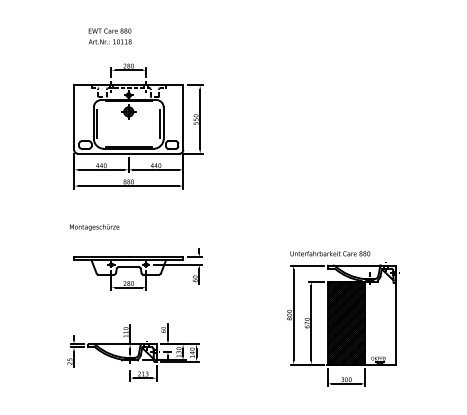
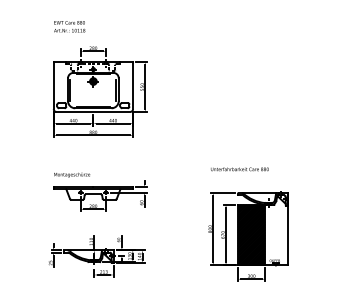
text: (109, 36) -> (69, 26), moved
text: (94, 227) -> (72, 174), moved
text: (330, 253) -> (239, 169), moved

